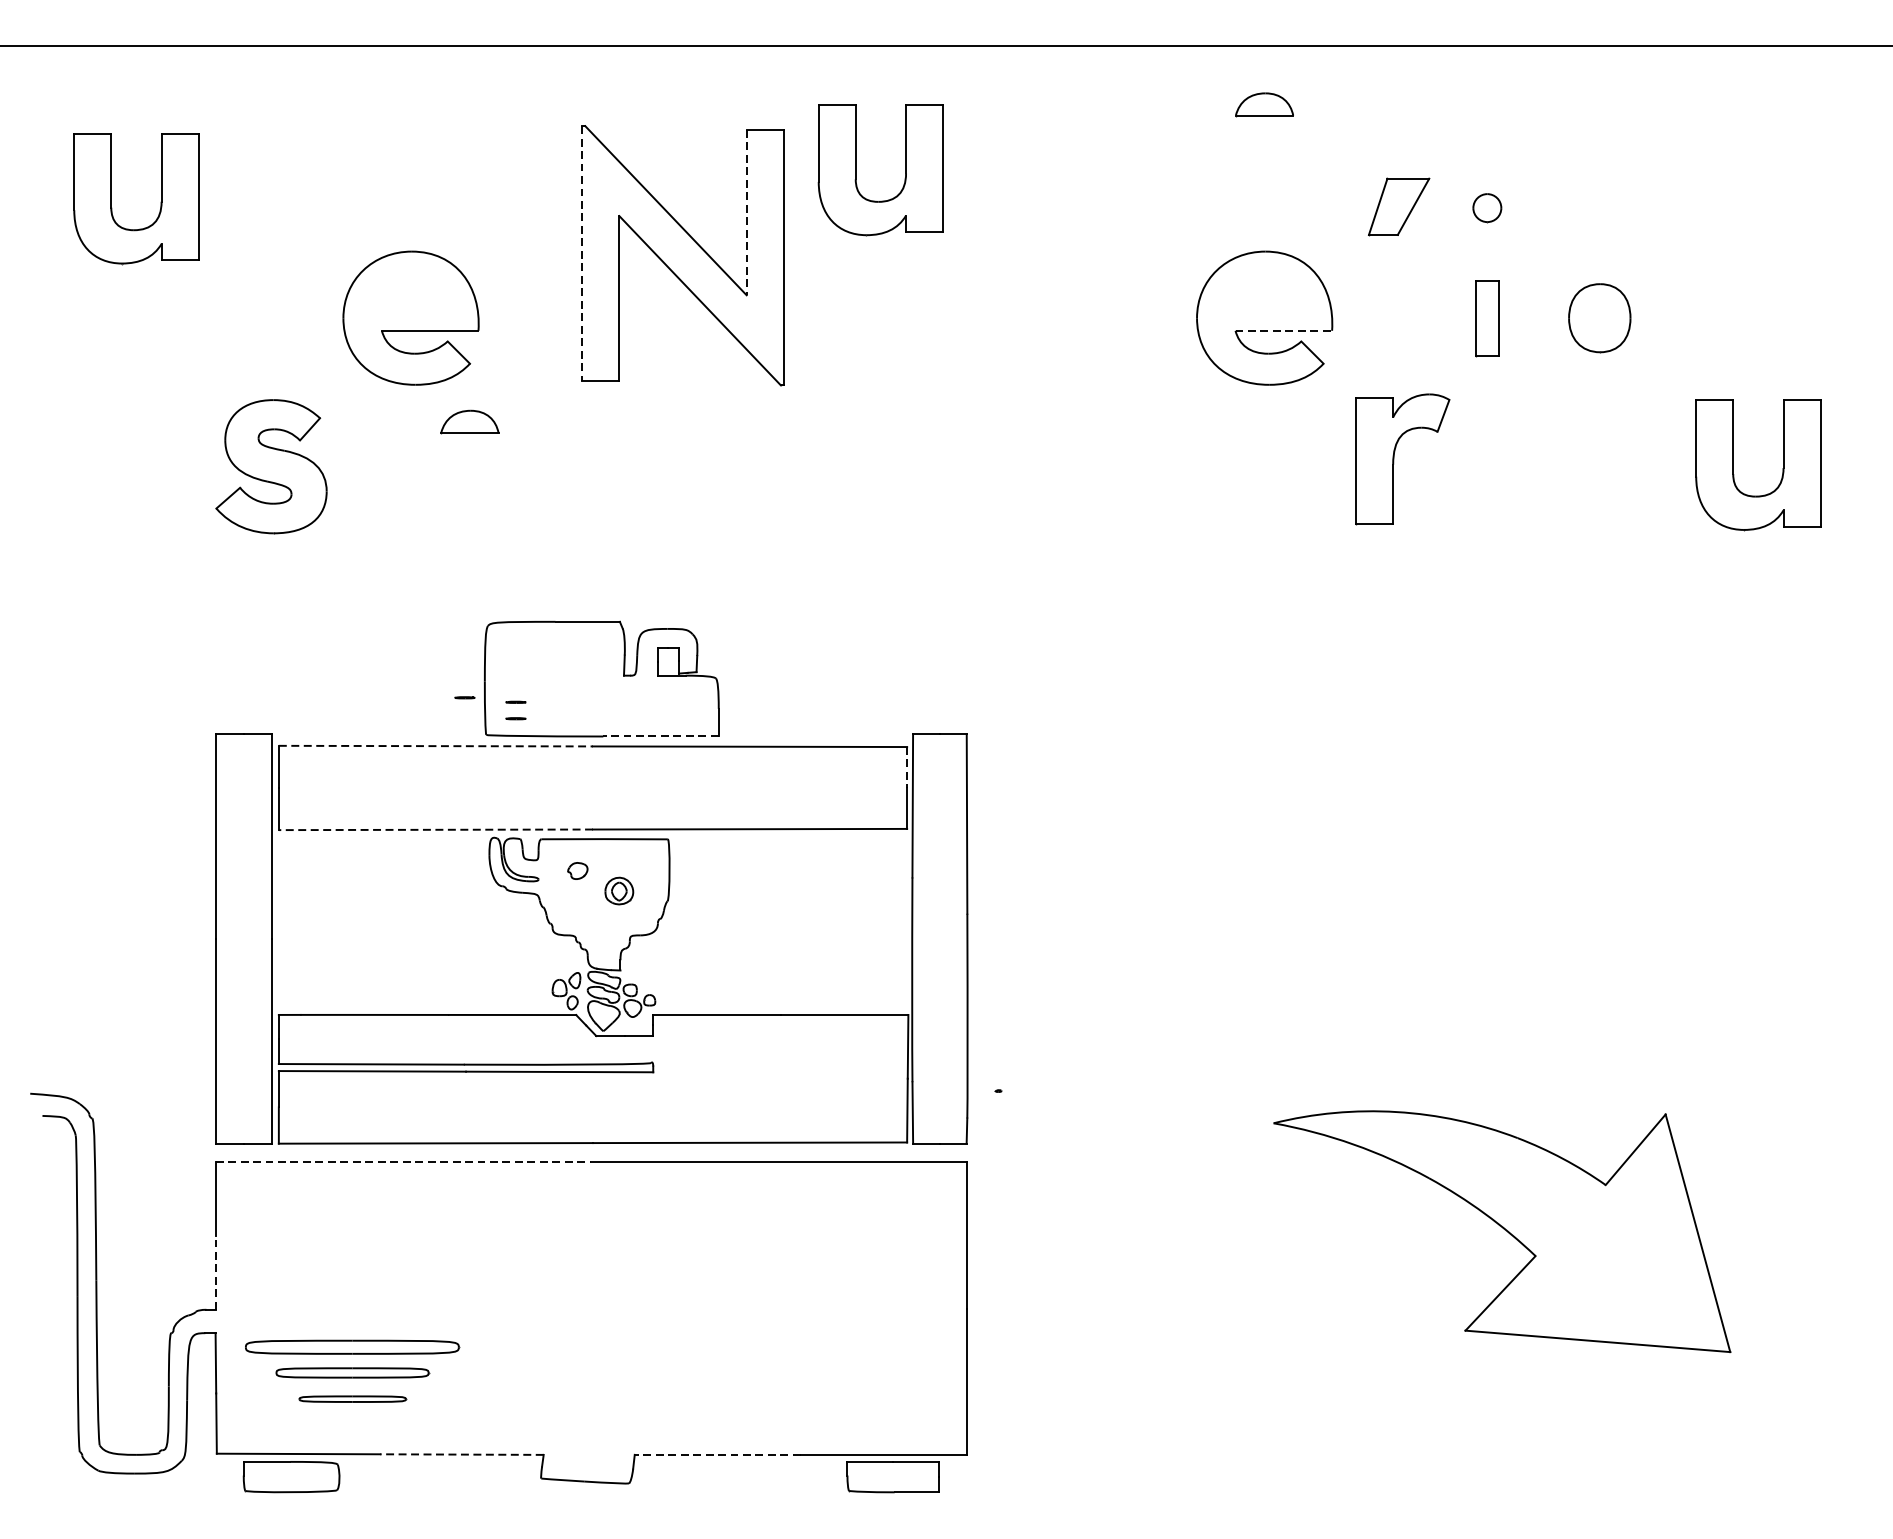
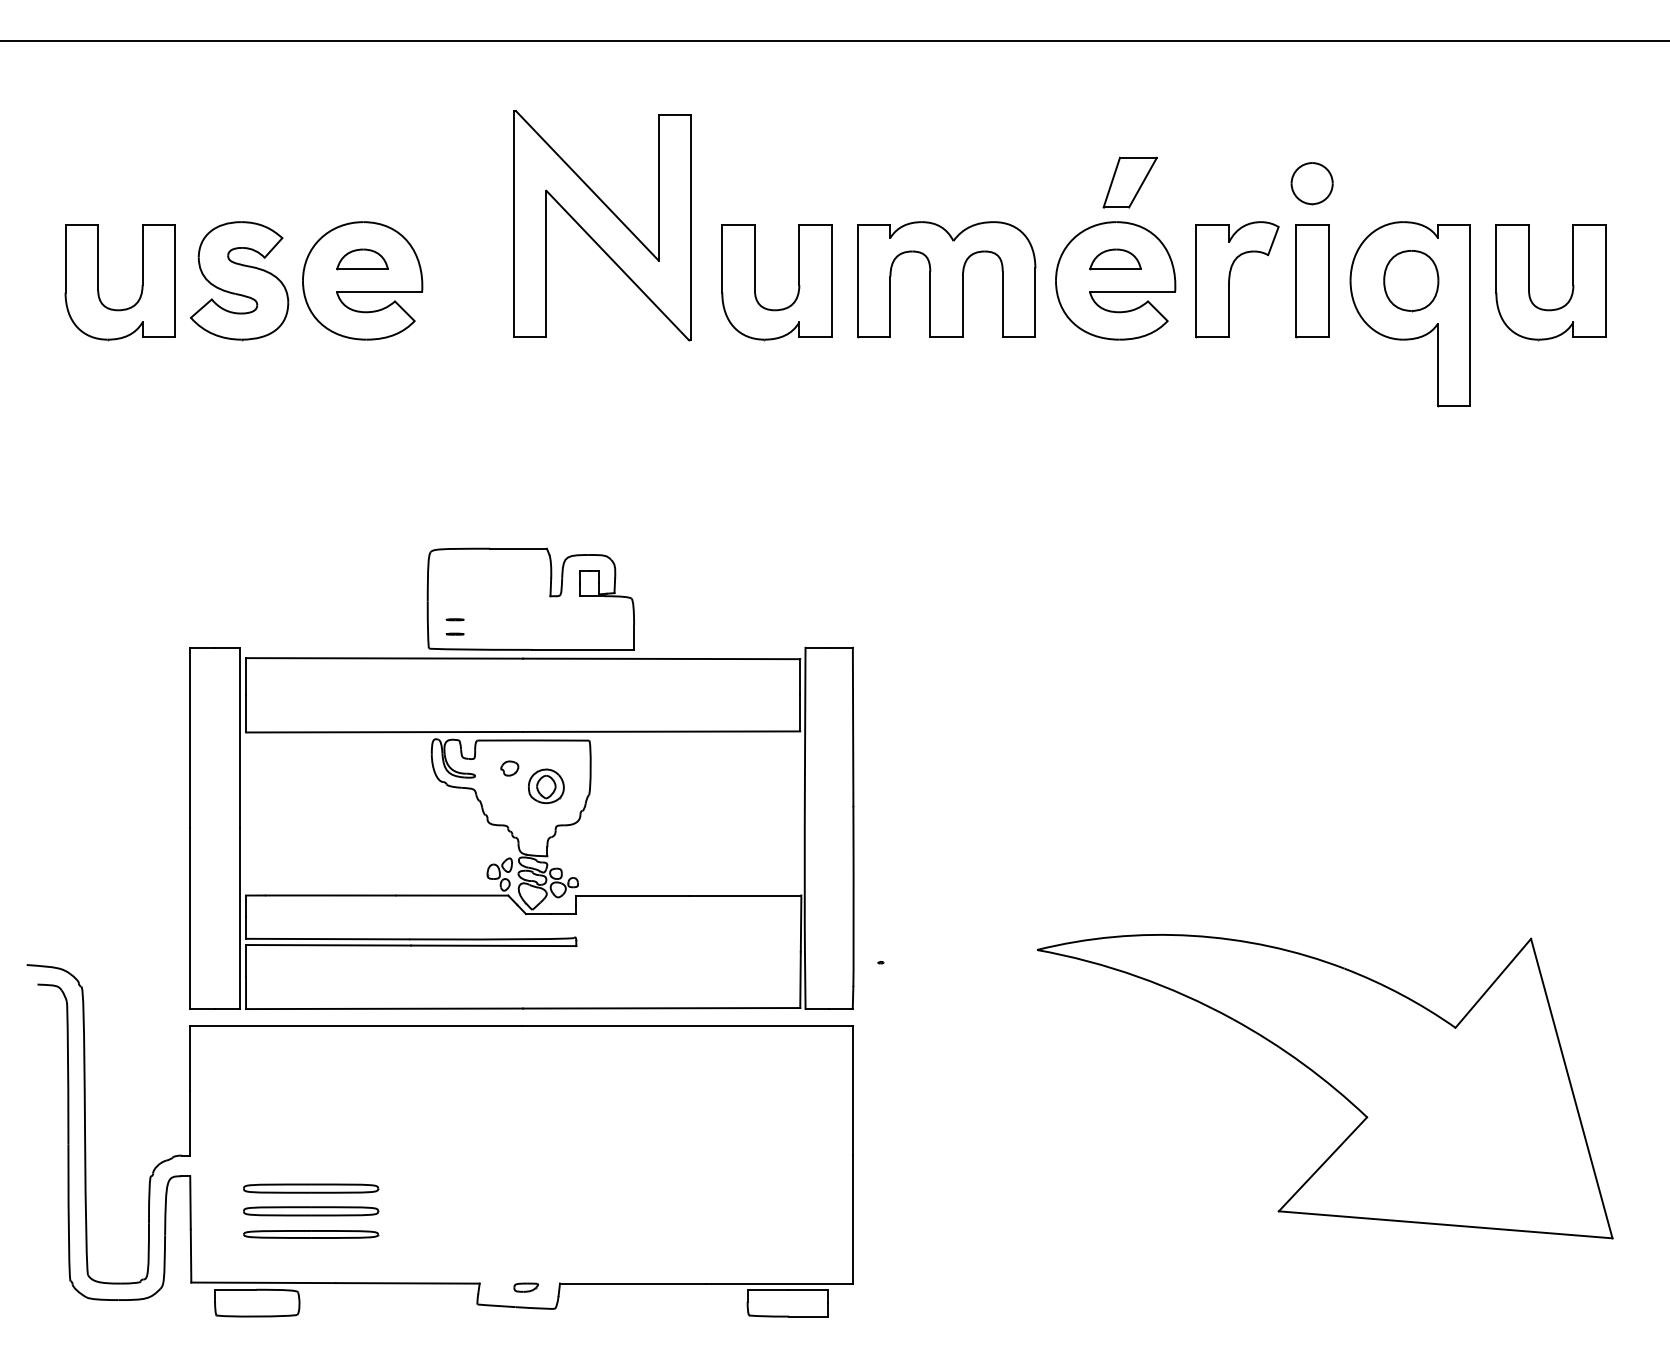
part: (1264, 104) -> (1115, 259), moved
part: (856, 170) -> (755, 282), moved
part: (111, 198) -> (98, 282), moved
part: (1398, 206) -> (1129, 182), moved
part: (1486, 207) -> (1311, 183), size x1.67
line: (746, 212) -> (658, 187), dashed -> solid
line: (582, 254) -> (513, 224), dashed -> solid
part: (1072, 316) -> (946, 279), added
part: (1487, 318) -> (1312, 281), size x1.67
line: (1283, 331) -> (1132, 292), dashed -> solid
part: (1597, 356) -> (1409, 314), added
part: (469, 422) -> (362, 259), moved
part: (1394, 459) -> (1230, 279), moved
part: (1733, 465) -> (1529, 282), moved
part: (271, 467) -> (239, 281), moved
line: (464, 697) -> (409, 615), removed
line: (661, 736) -> (583, 649), dashed -> solid
line: (435, 746) -> (384, 658), dashed -> solid
line: (907, 767) -> (800, 677), dashed -> solid
line: (435, 830) -> (384, 732), dashed -> solid
part: (619, 890) -> (546, 785), size x1.43
line: (402, 1162) -> (355, 1025), dashed -> solid
part: (1502, 1231) -> (1325, 1086), size x1.43
line: (215, 1273) -> (190, 1123), dashed -> solid
part: (353, 1347) -> (311, 1188), size x0.71
part: (353, 1399) -> (311, 1234), size x1.43
line: (461, 1454) -> (407, 1283), dashed -> solid
line: (716, 1454) -> (632, 1283), dashed -> solid
part: (595, 1459) -> (525, 1287), added

